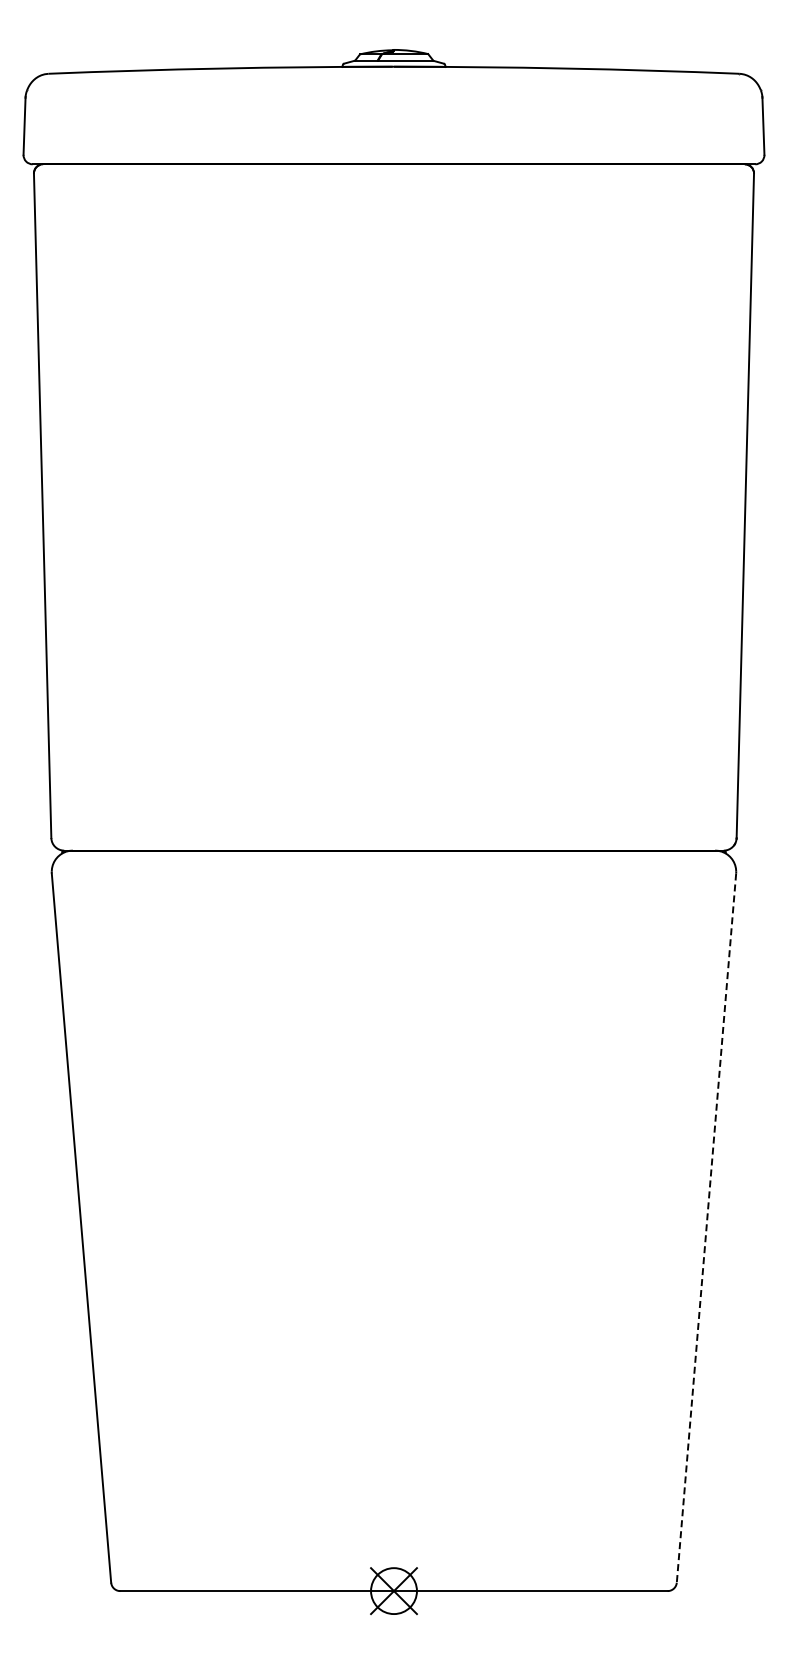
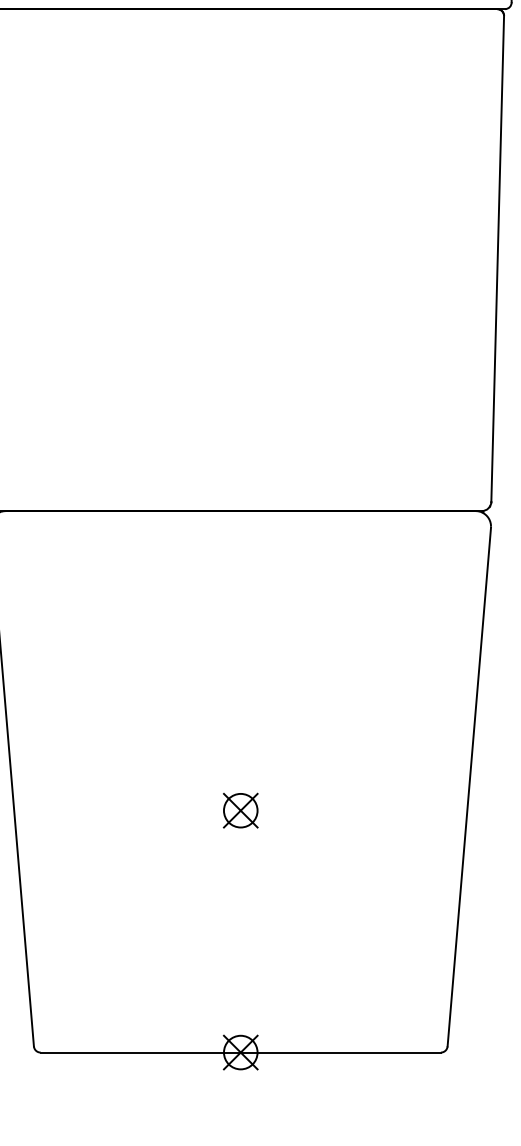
line: (706, 1228) -> (469, 787), dashed -> solid
part: (393, 1260) -> (240, 810), added

